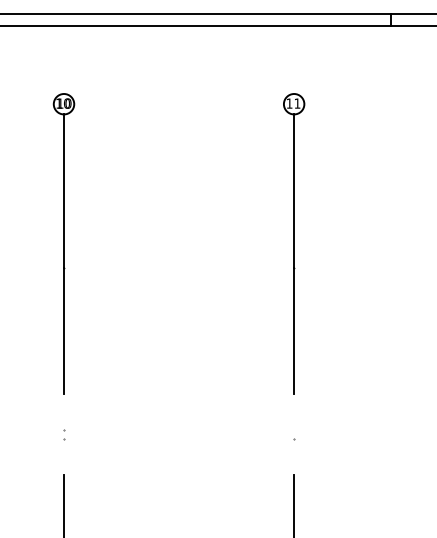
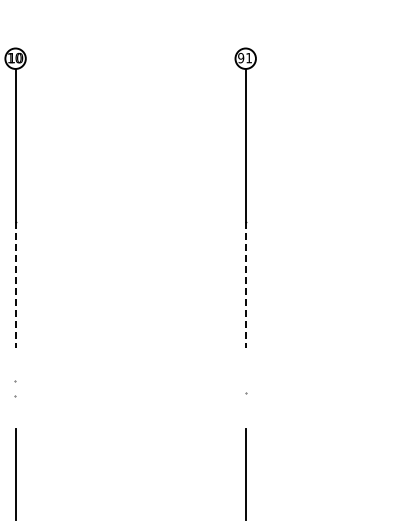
text: (289, 103) -> (241, 58), 11 -> 91
line: (64, 330) -> (16, 285), solid -> dashed
line: (294, 330) -> (246, 285), solid -> dashed
part: (64, 434) -> (16, 389), size x1.6

